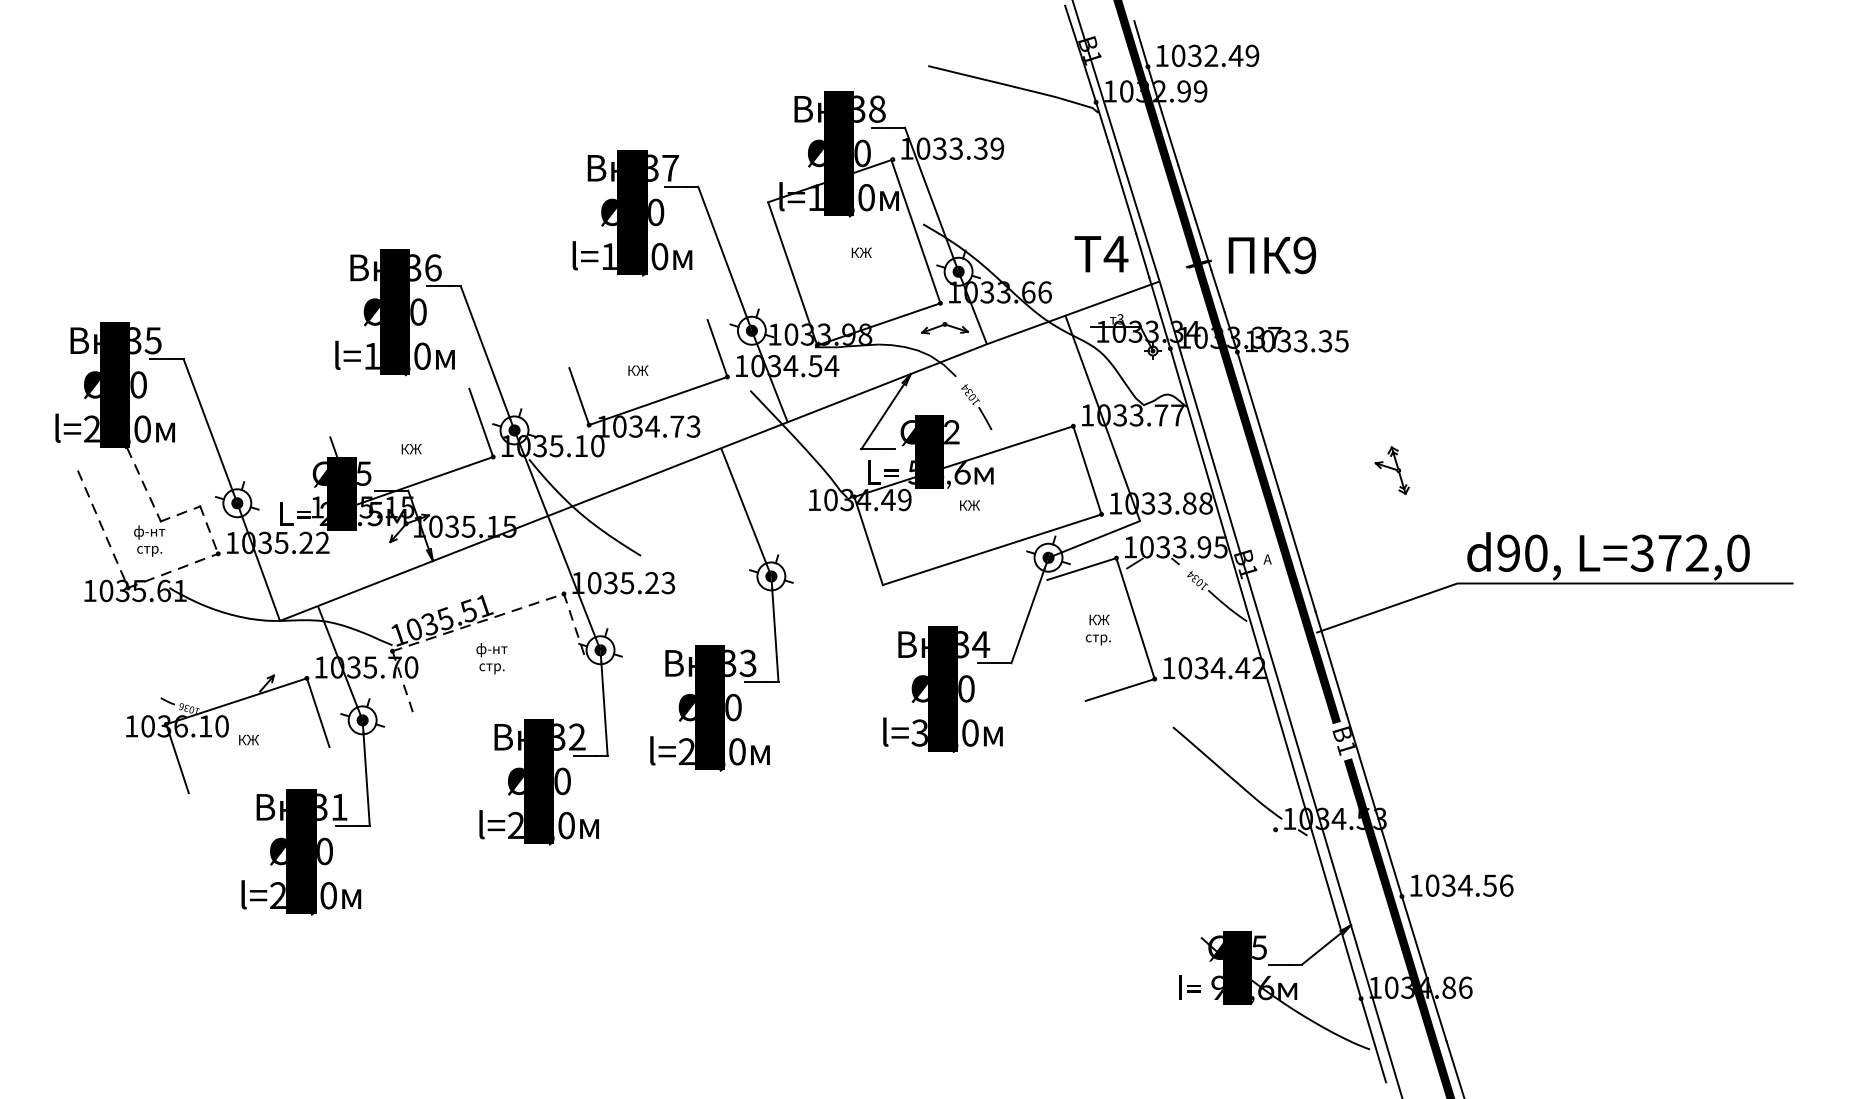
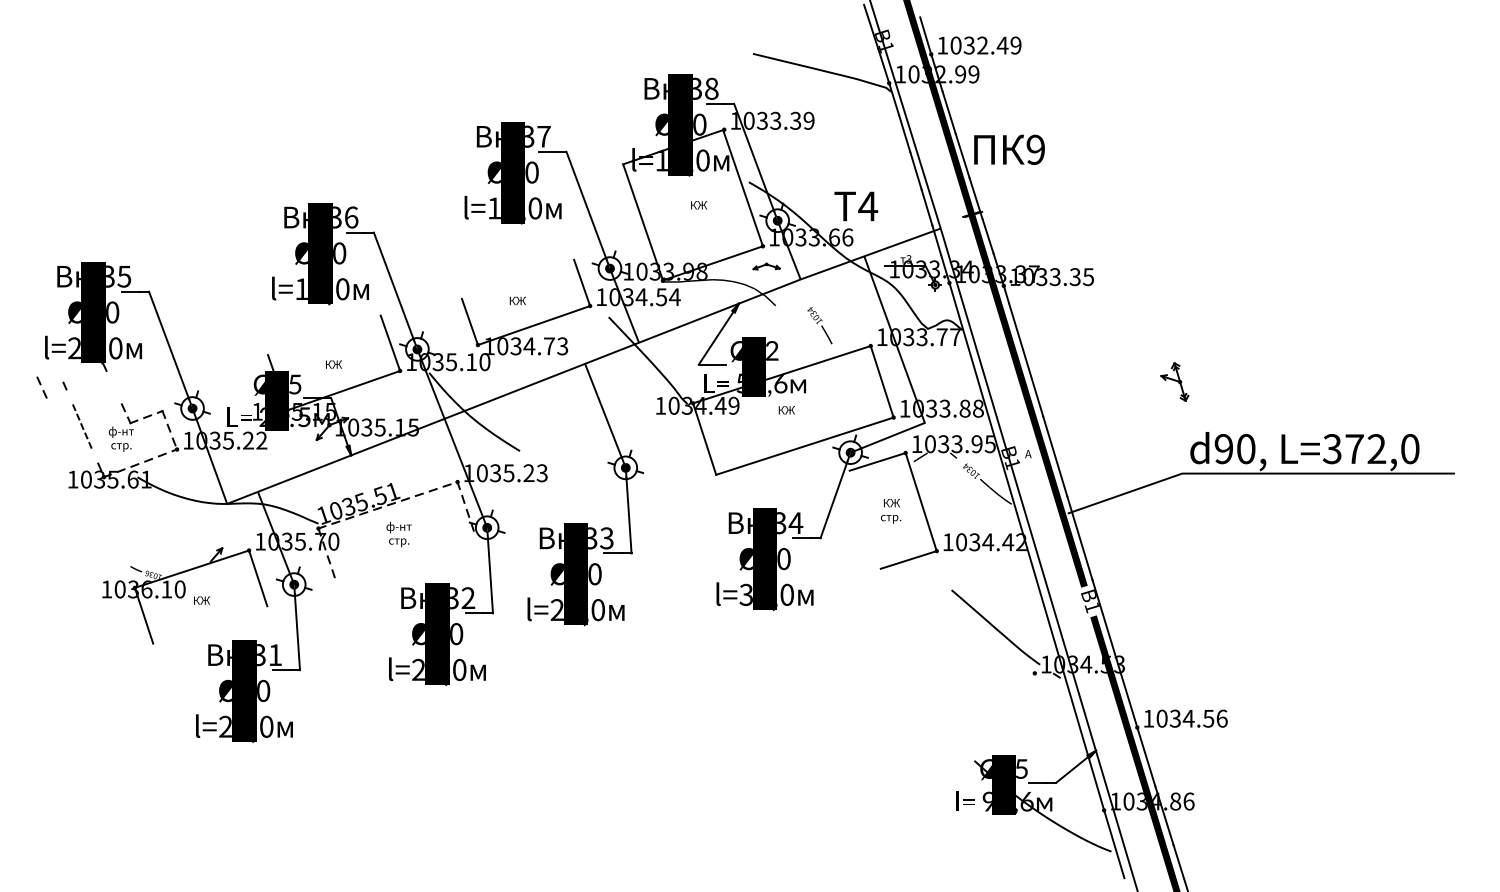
text: (1101, 254) -> (856, 206), moved
text: (1271, 255) -> (1008, 149), moved
part: (944, 328) -> (766, 266), size x0.7
text: (976, 407) -> (819, 325), moved
part: (1391, 470) -> (1174, 381), moved
part: (140, 477) -> (41, 387), moved
part: (101, 525) -> (82, 426), size x0.7

